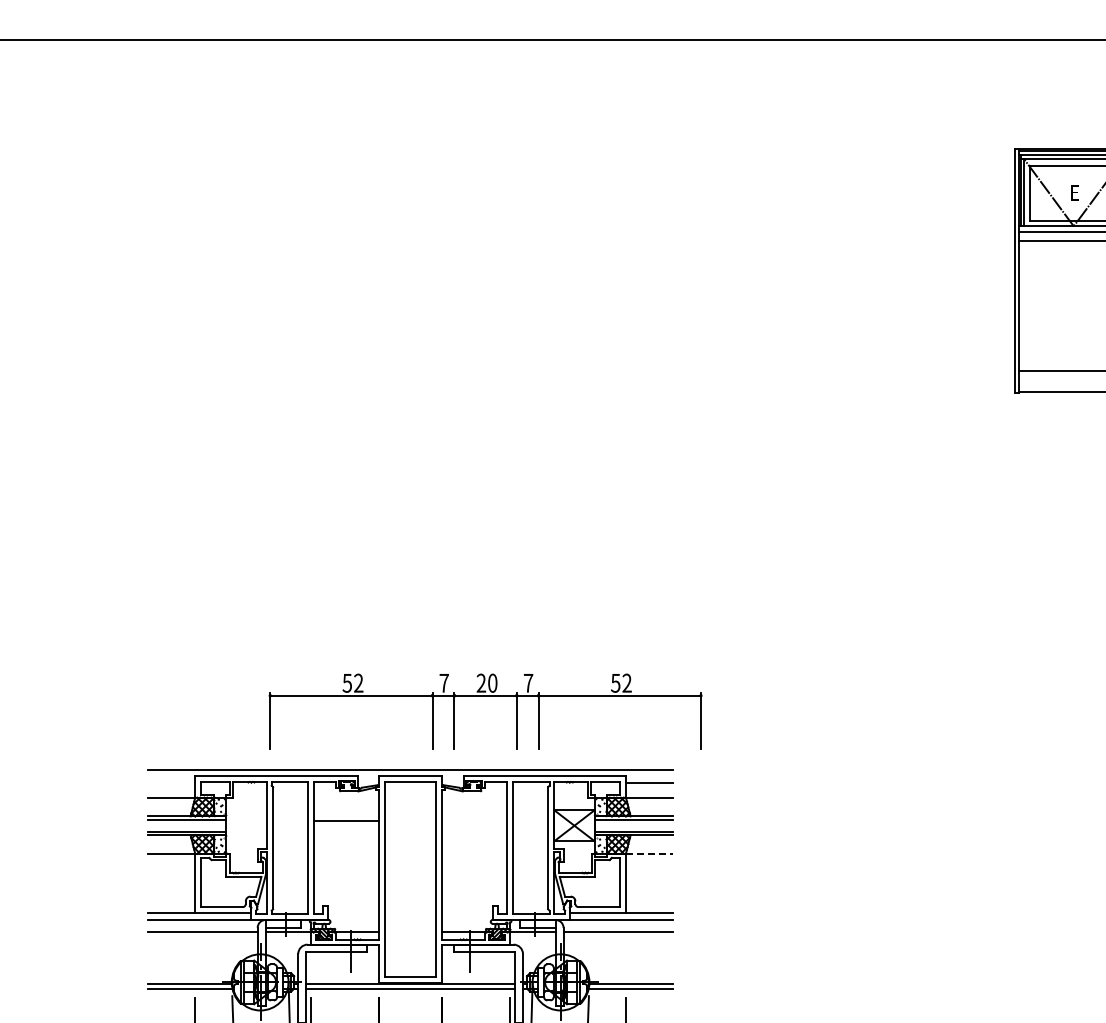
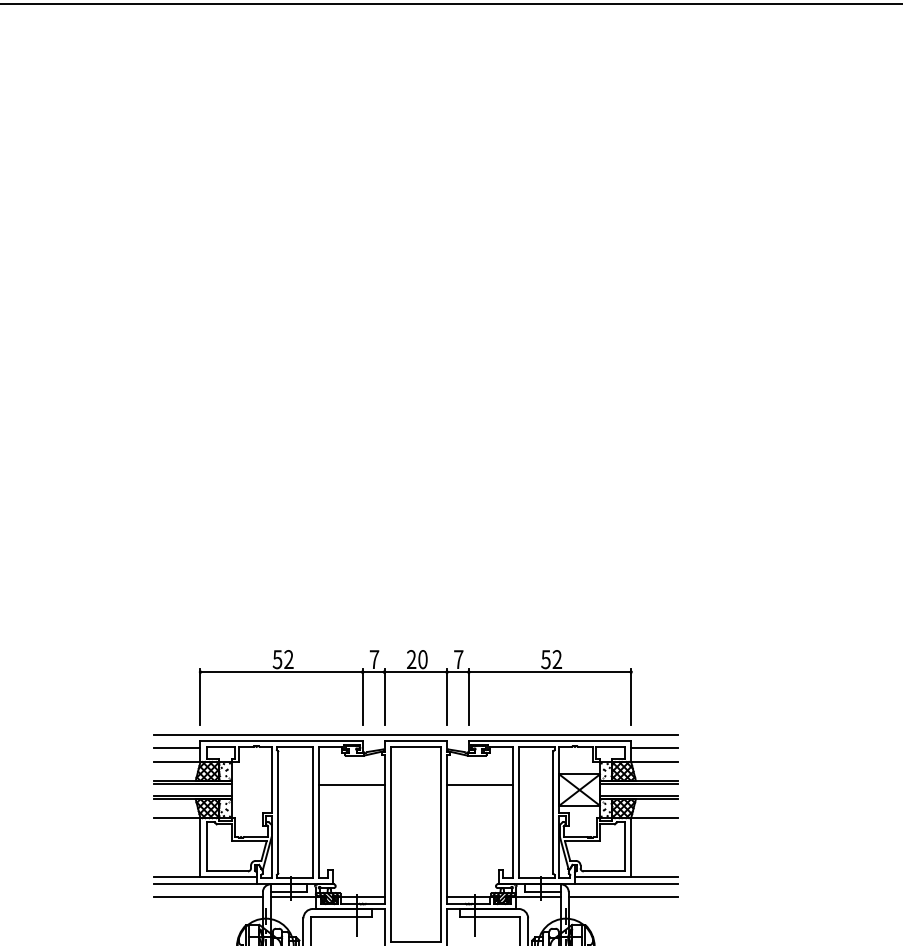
part: (485, 696) -> (415, 672), moved
line: (171, 783) -> (176, 747), added
line: (474, 821) -> (479, 785), added
line: (649, 853) -> (654, 817), dashed -> solid

